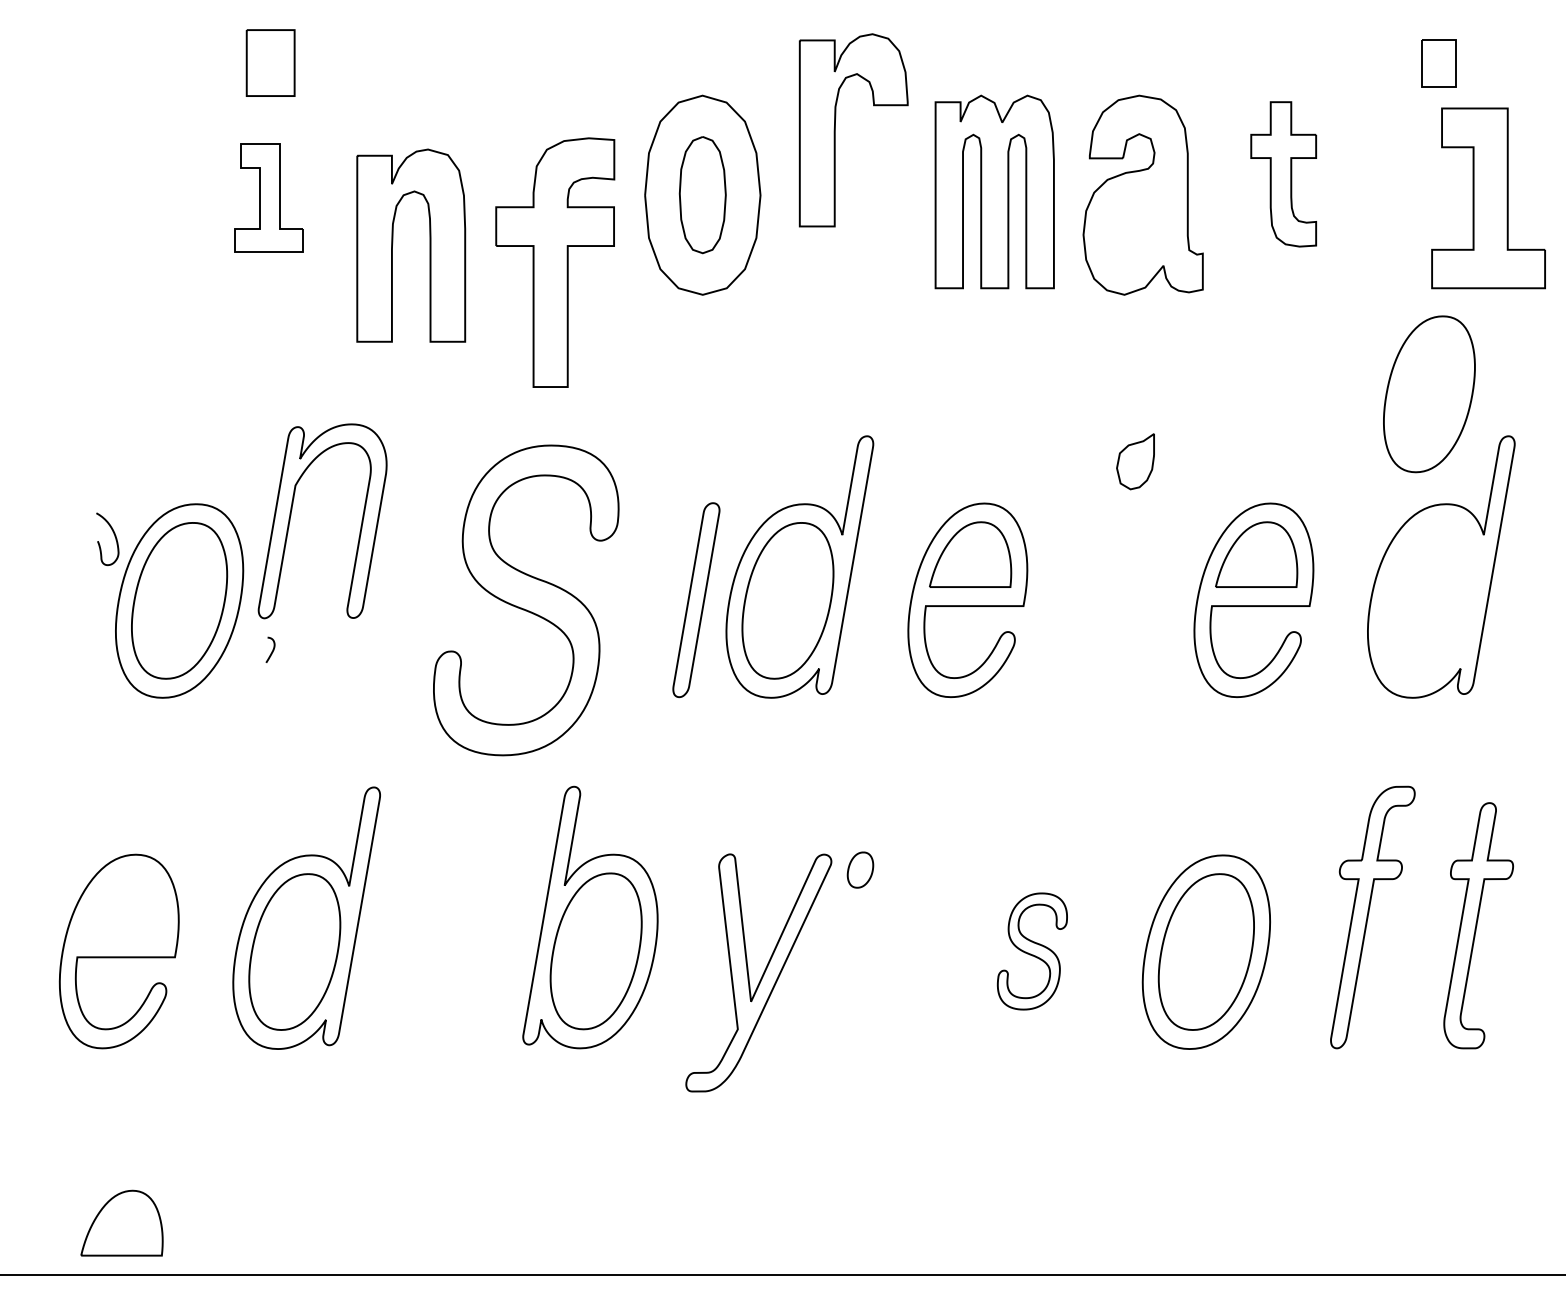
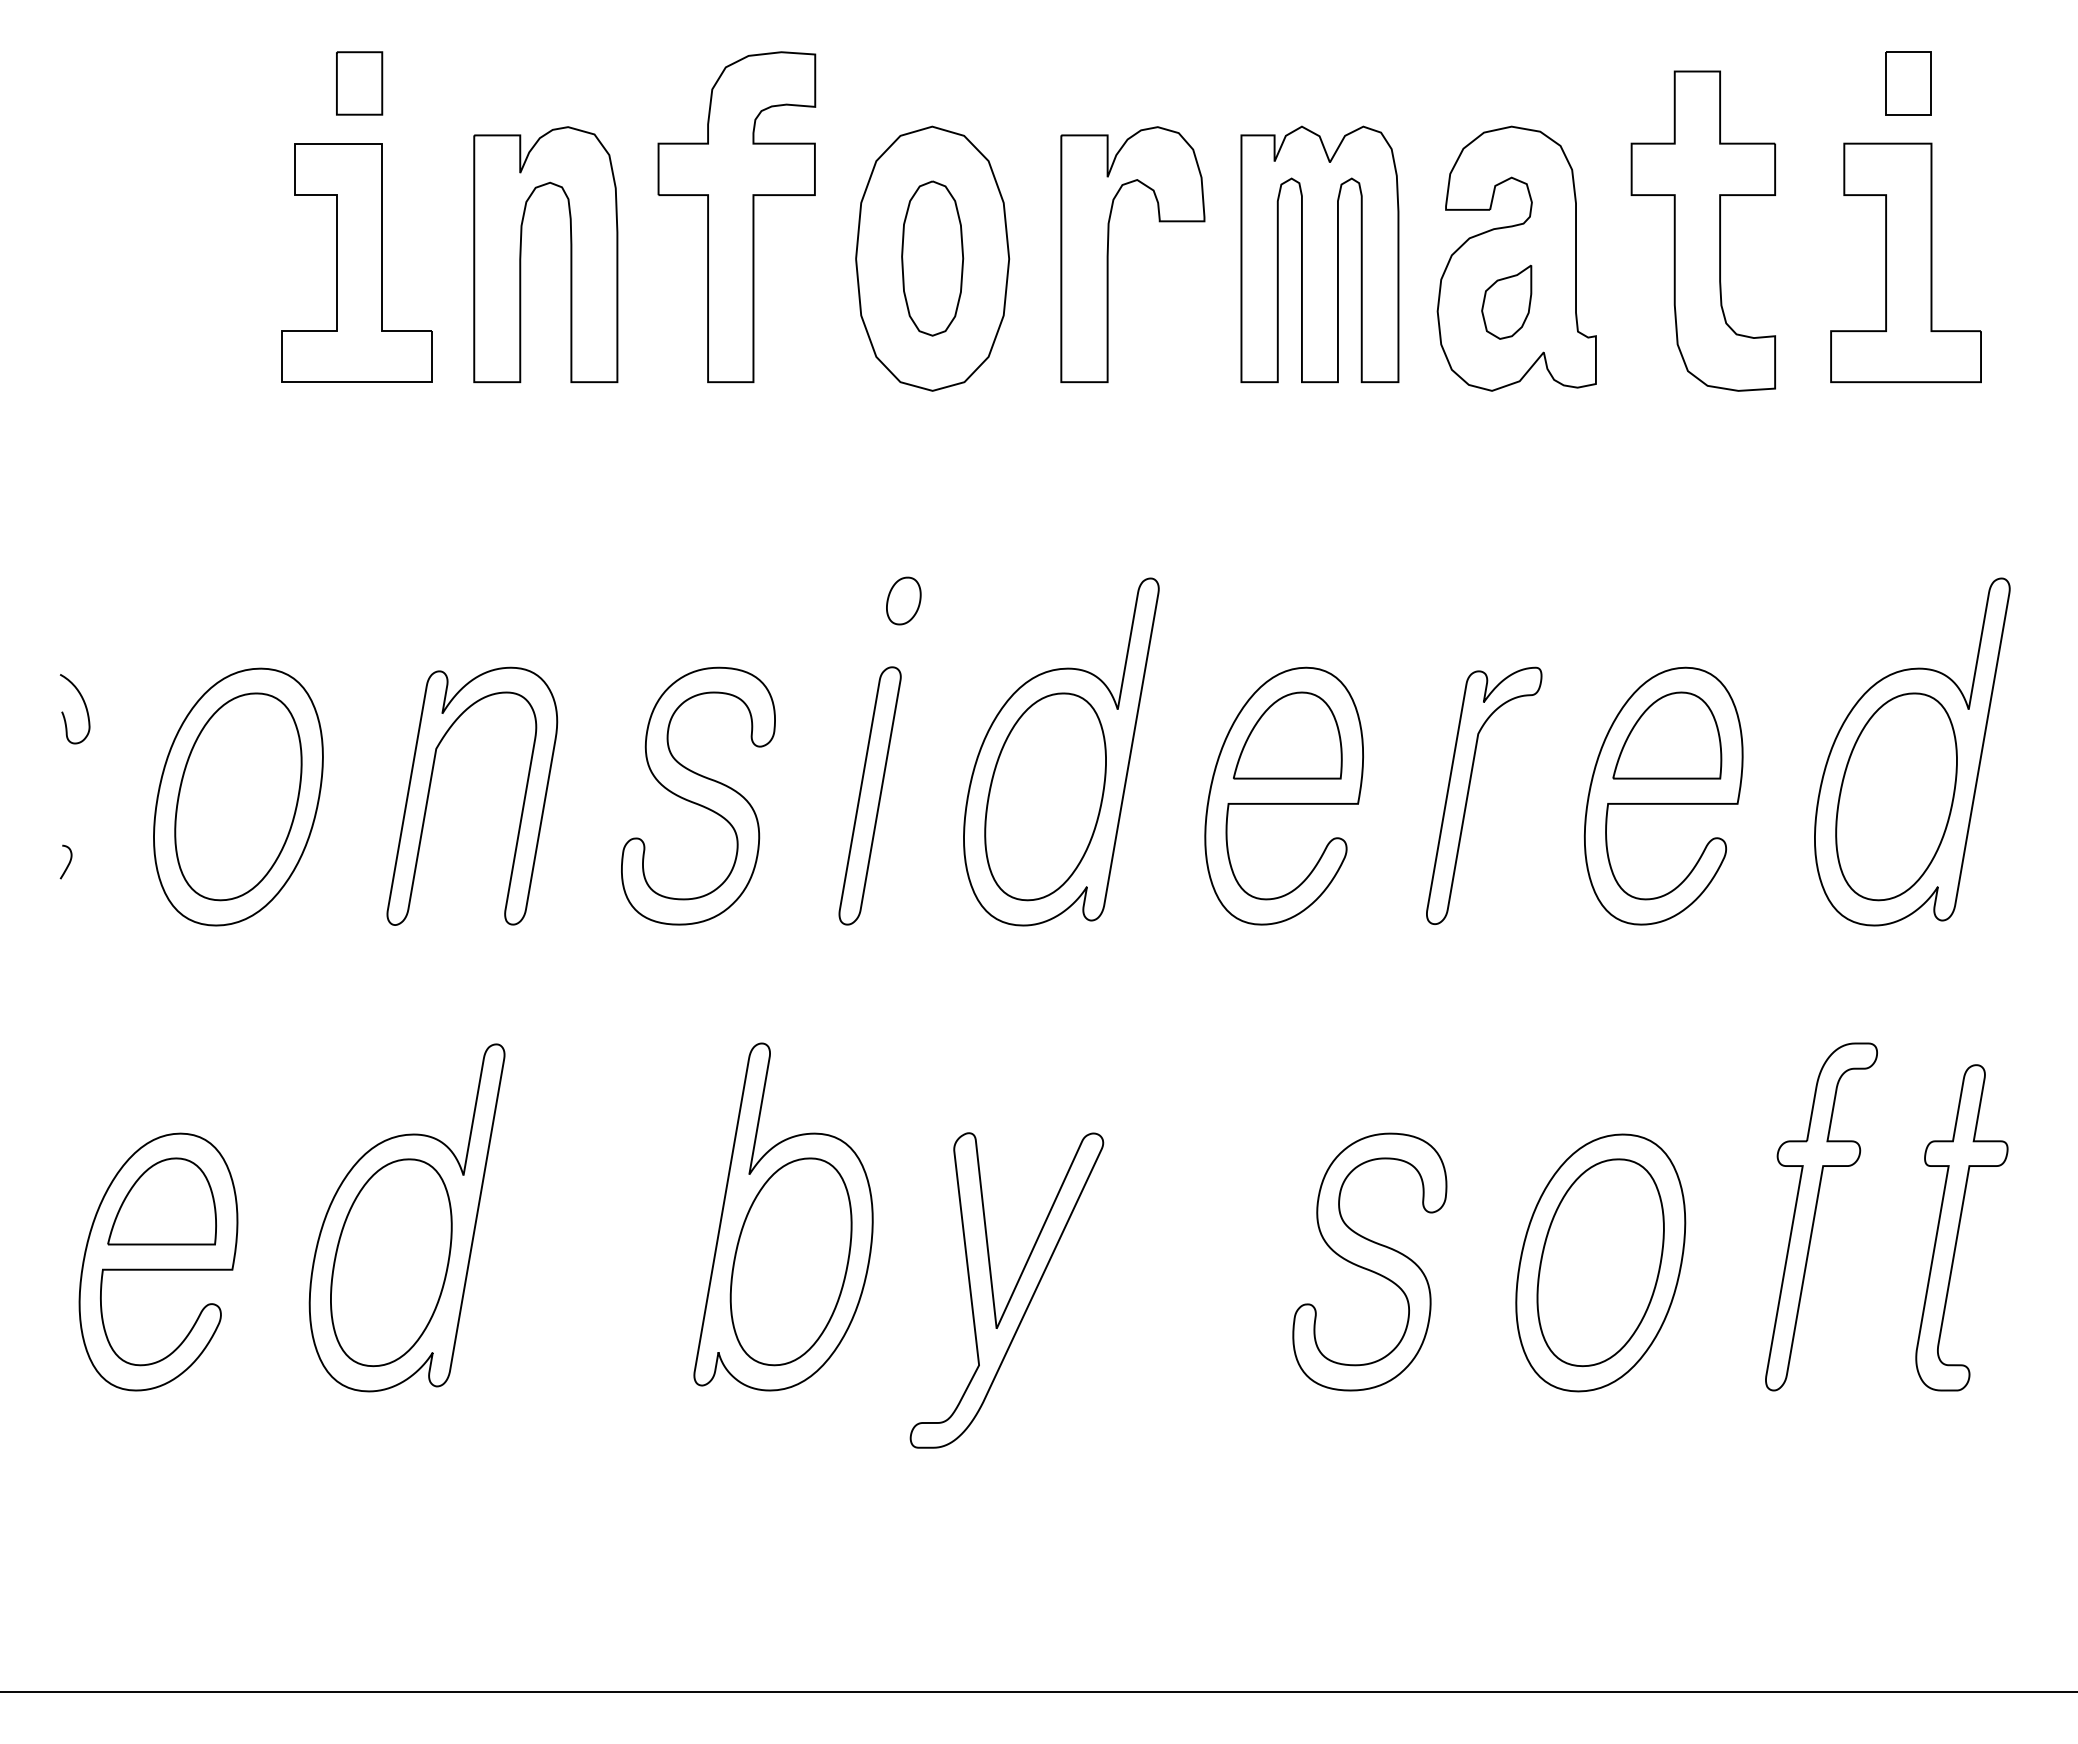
part: (270, 63) -> (359, 83), size x0.71
part: (835, 130) -> (1108, 254), moved
part: (1283, 173) -> (1702, 230), size x1.67
part: (268, 198) -> (356, 262), size x1.67
part: (1488, 198) -> (1905, 262), moved
part: (392, 245) -> (521, 254), moved
part: (554, 262) -> (736, 217), moved
part: (1429, 394) -> (1896, 796), moved
part: (1135, 461) -> (1506, 301), moved
part: (291, 516) -> (430, 789), moved
curve: (114, 536) -> (84, 705), moved
part: (1107, 596) -> (1469, 791), added
part: (526, 599) -> (698, 795), size x0.62
part: (695, 599) -> (869, 795), moved
curve: (272, 650) -> (68, 862), moved
part: (860, 869) -> (903, 600), moved
part: (1032, 951) -> (1369, 1261), size x1.67
part: (121, 1223) -> (161, 1201), moved

